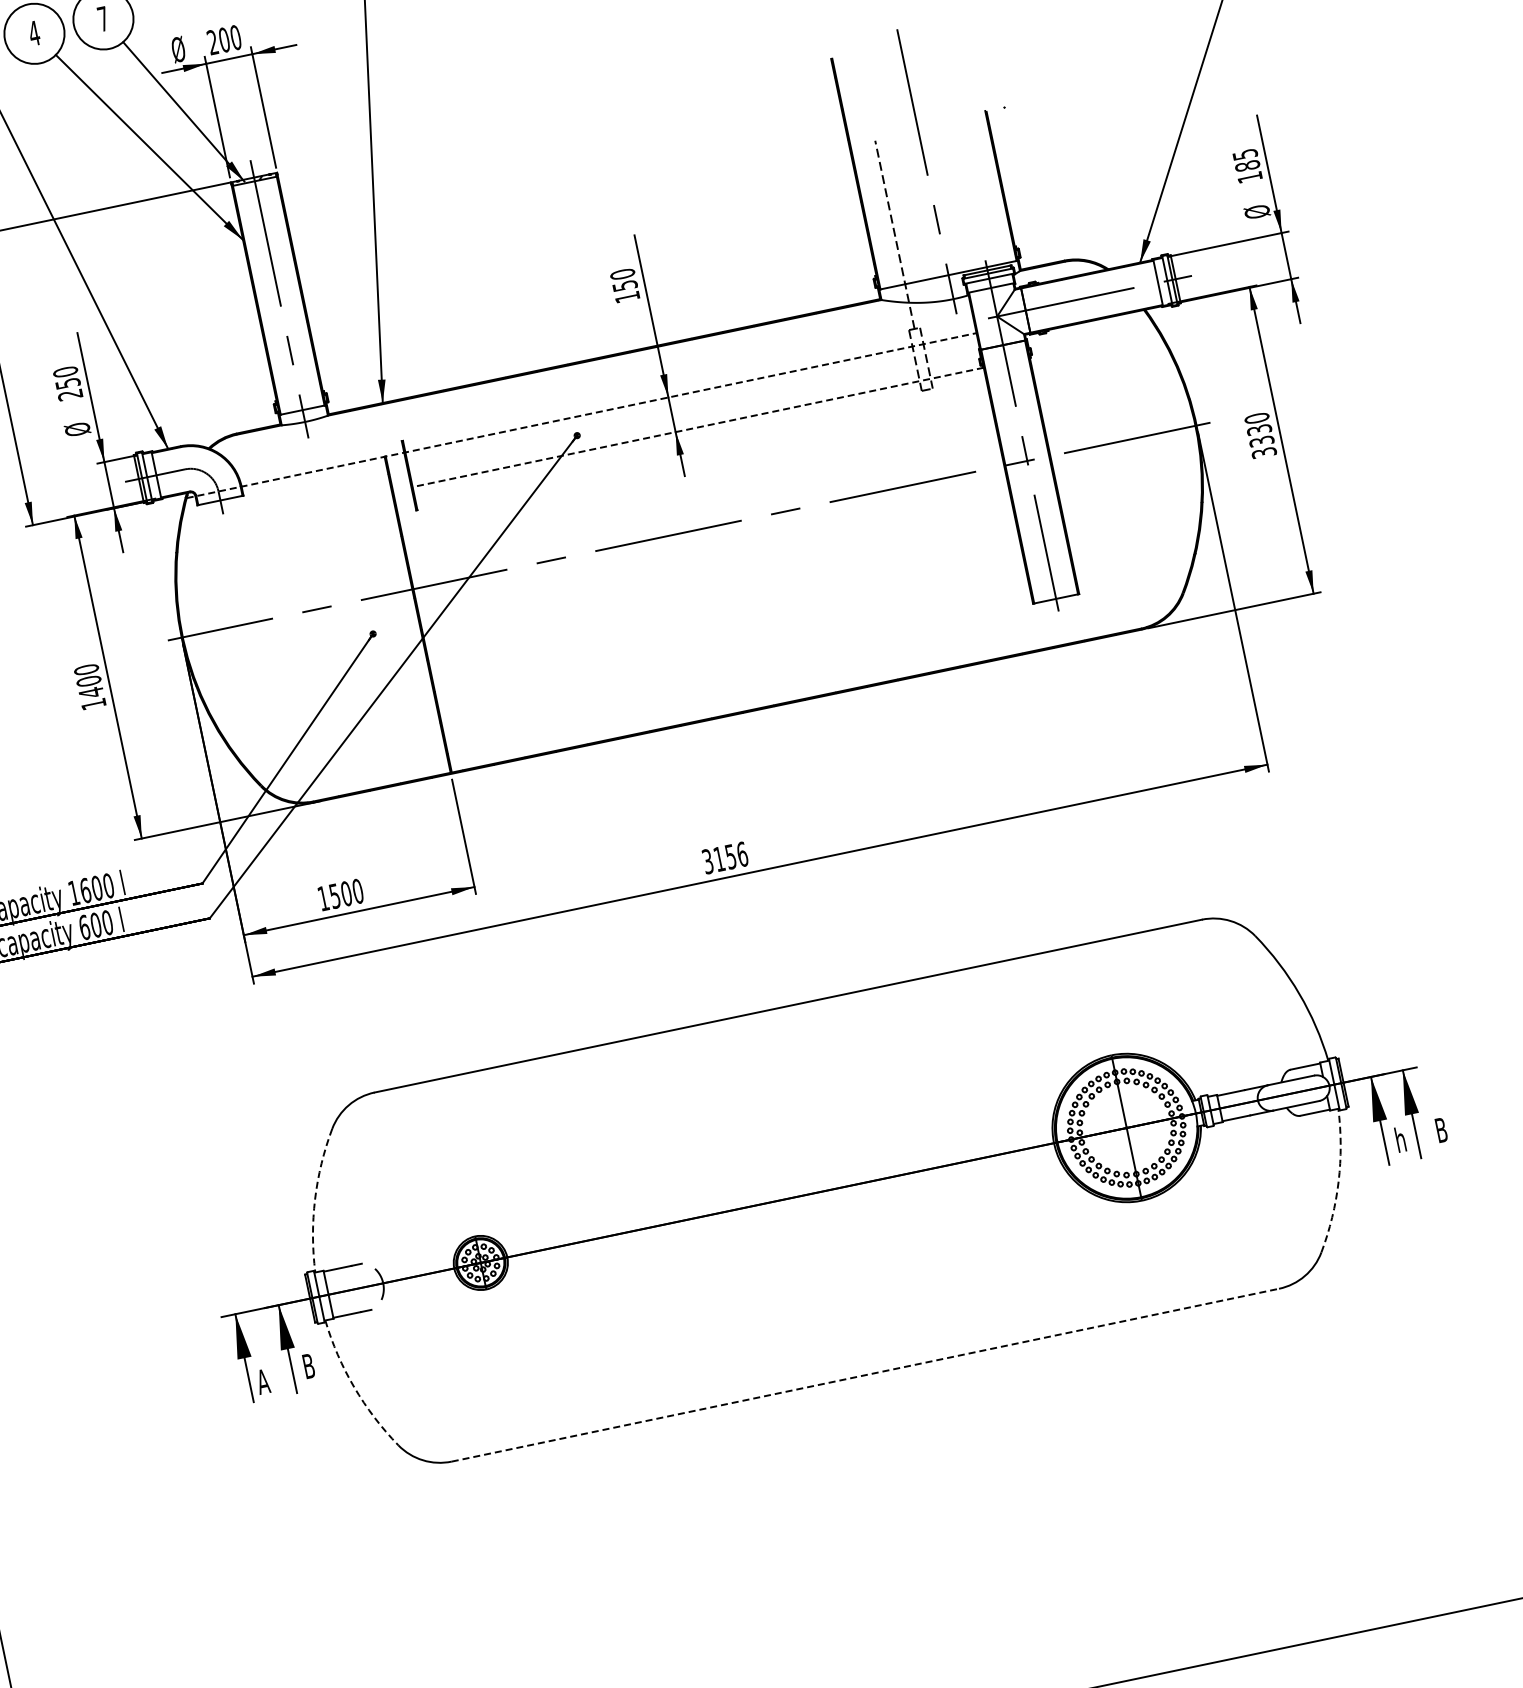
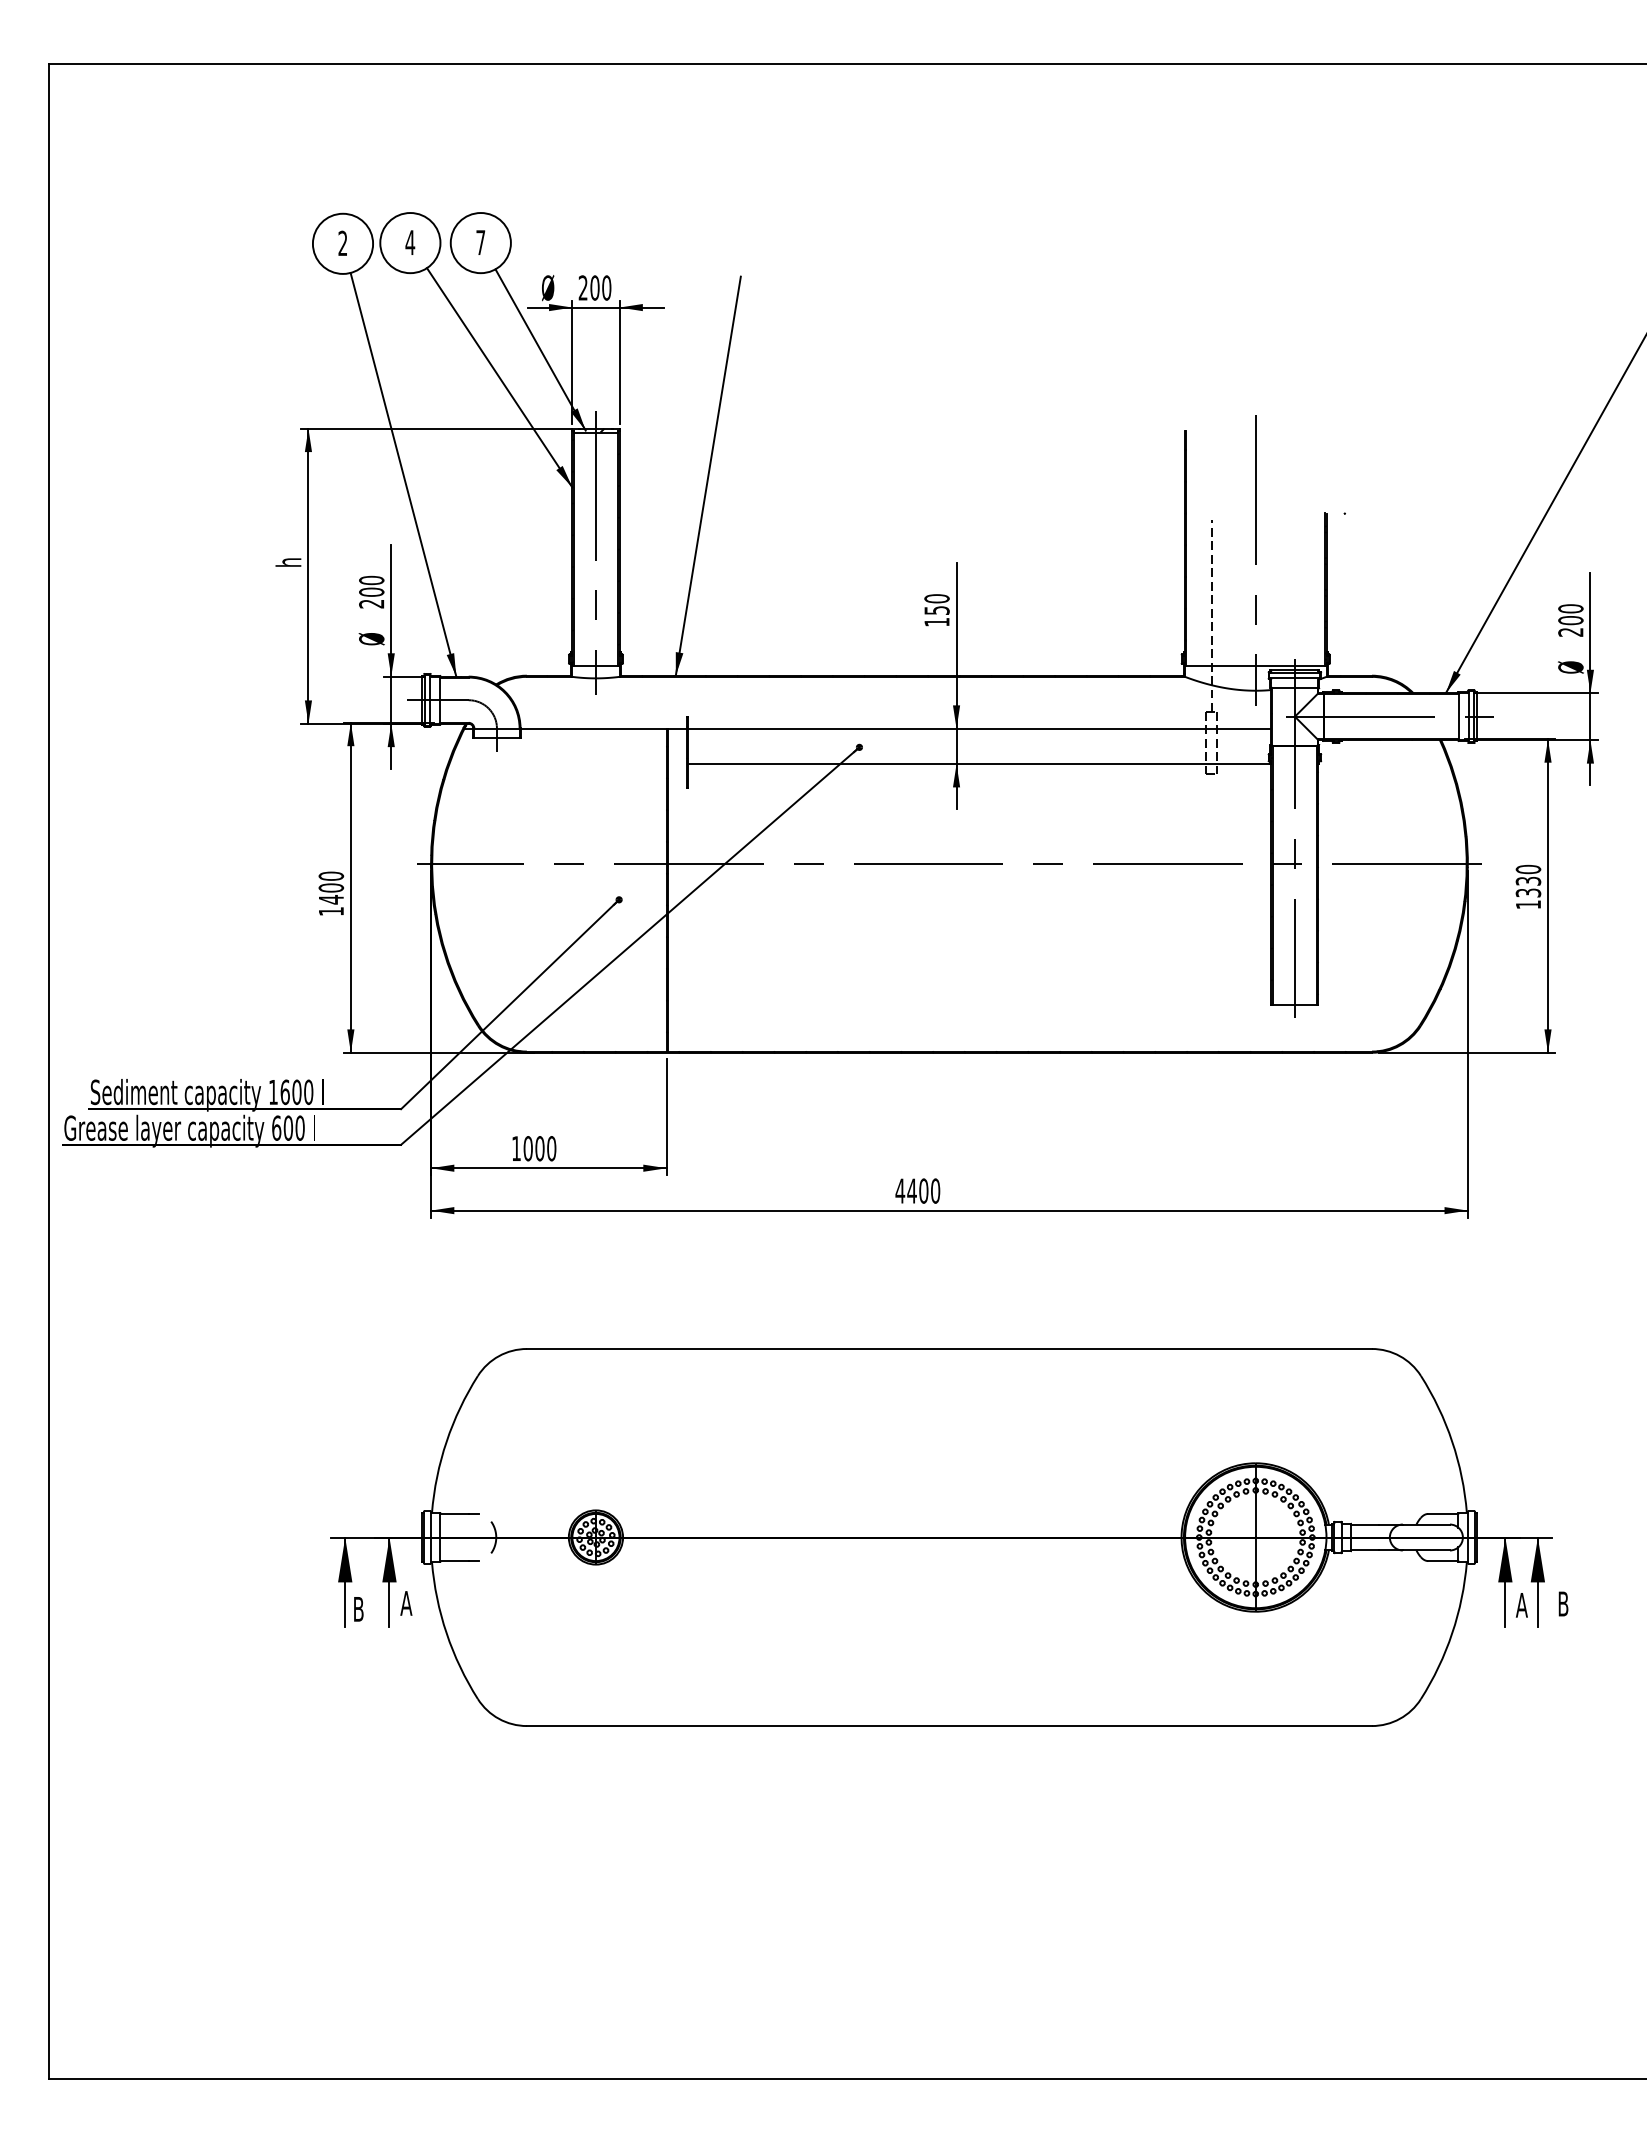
text: (1247, 166) -> (1570, 620), 185 -> 200
text: (67, 382) -> (371, 591), 250 -> 200
line: (582, 415) -> (868, 728), dashed -> solid
line: (698, 427) -> (979, 764), dashed -> solid
text: (1264, 452) -> (1528, 904), 3330 -> 1330
text: (724, 857) -> (917, 1190), 3156 -> 4400
text: (334, 896) -> (527, 1148), 1500 -> 1000
text: (1400, 1139) -> (1521, 1604), h -> A
arc: (1338, 1181) -> (1452, 1633), dashed -> solid
arc: (314, 1199) -> (446, 1441), dashed -> solid
text: (308, 1366) -> (406, 1603), B -> A
line: (865, 1375) -> (949, 1726), dashed -> solid
text: (263, 1381) -> (358, 1609), A -> B
arc: (354, 1387) -> (446, 1633), dashed -> solid

